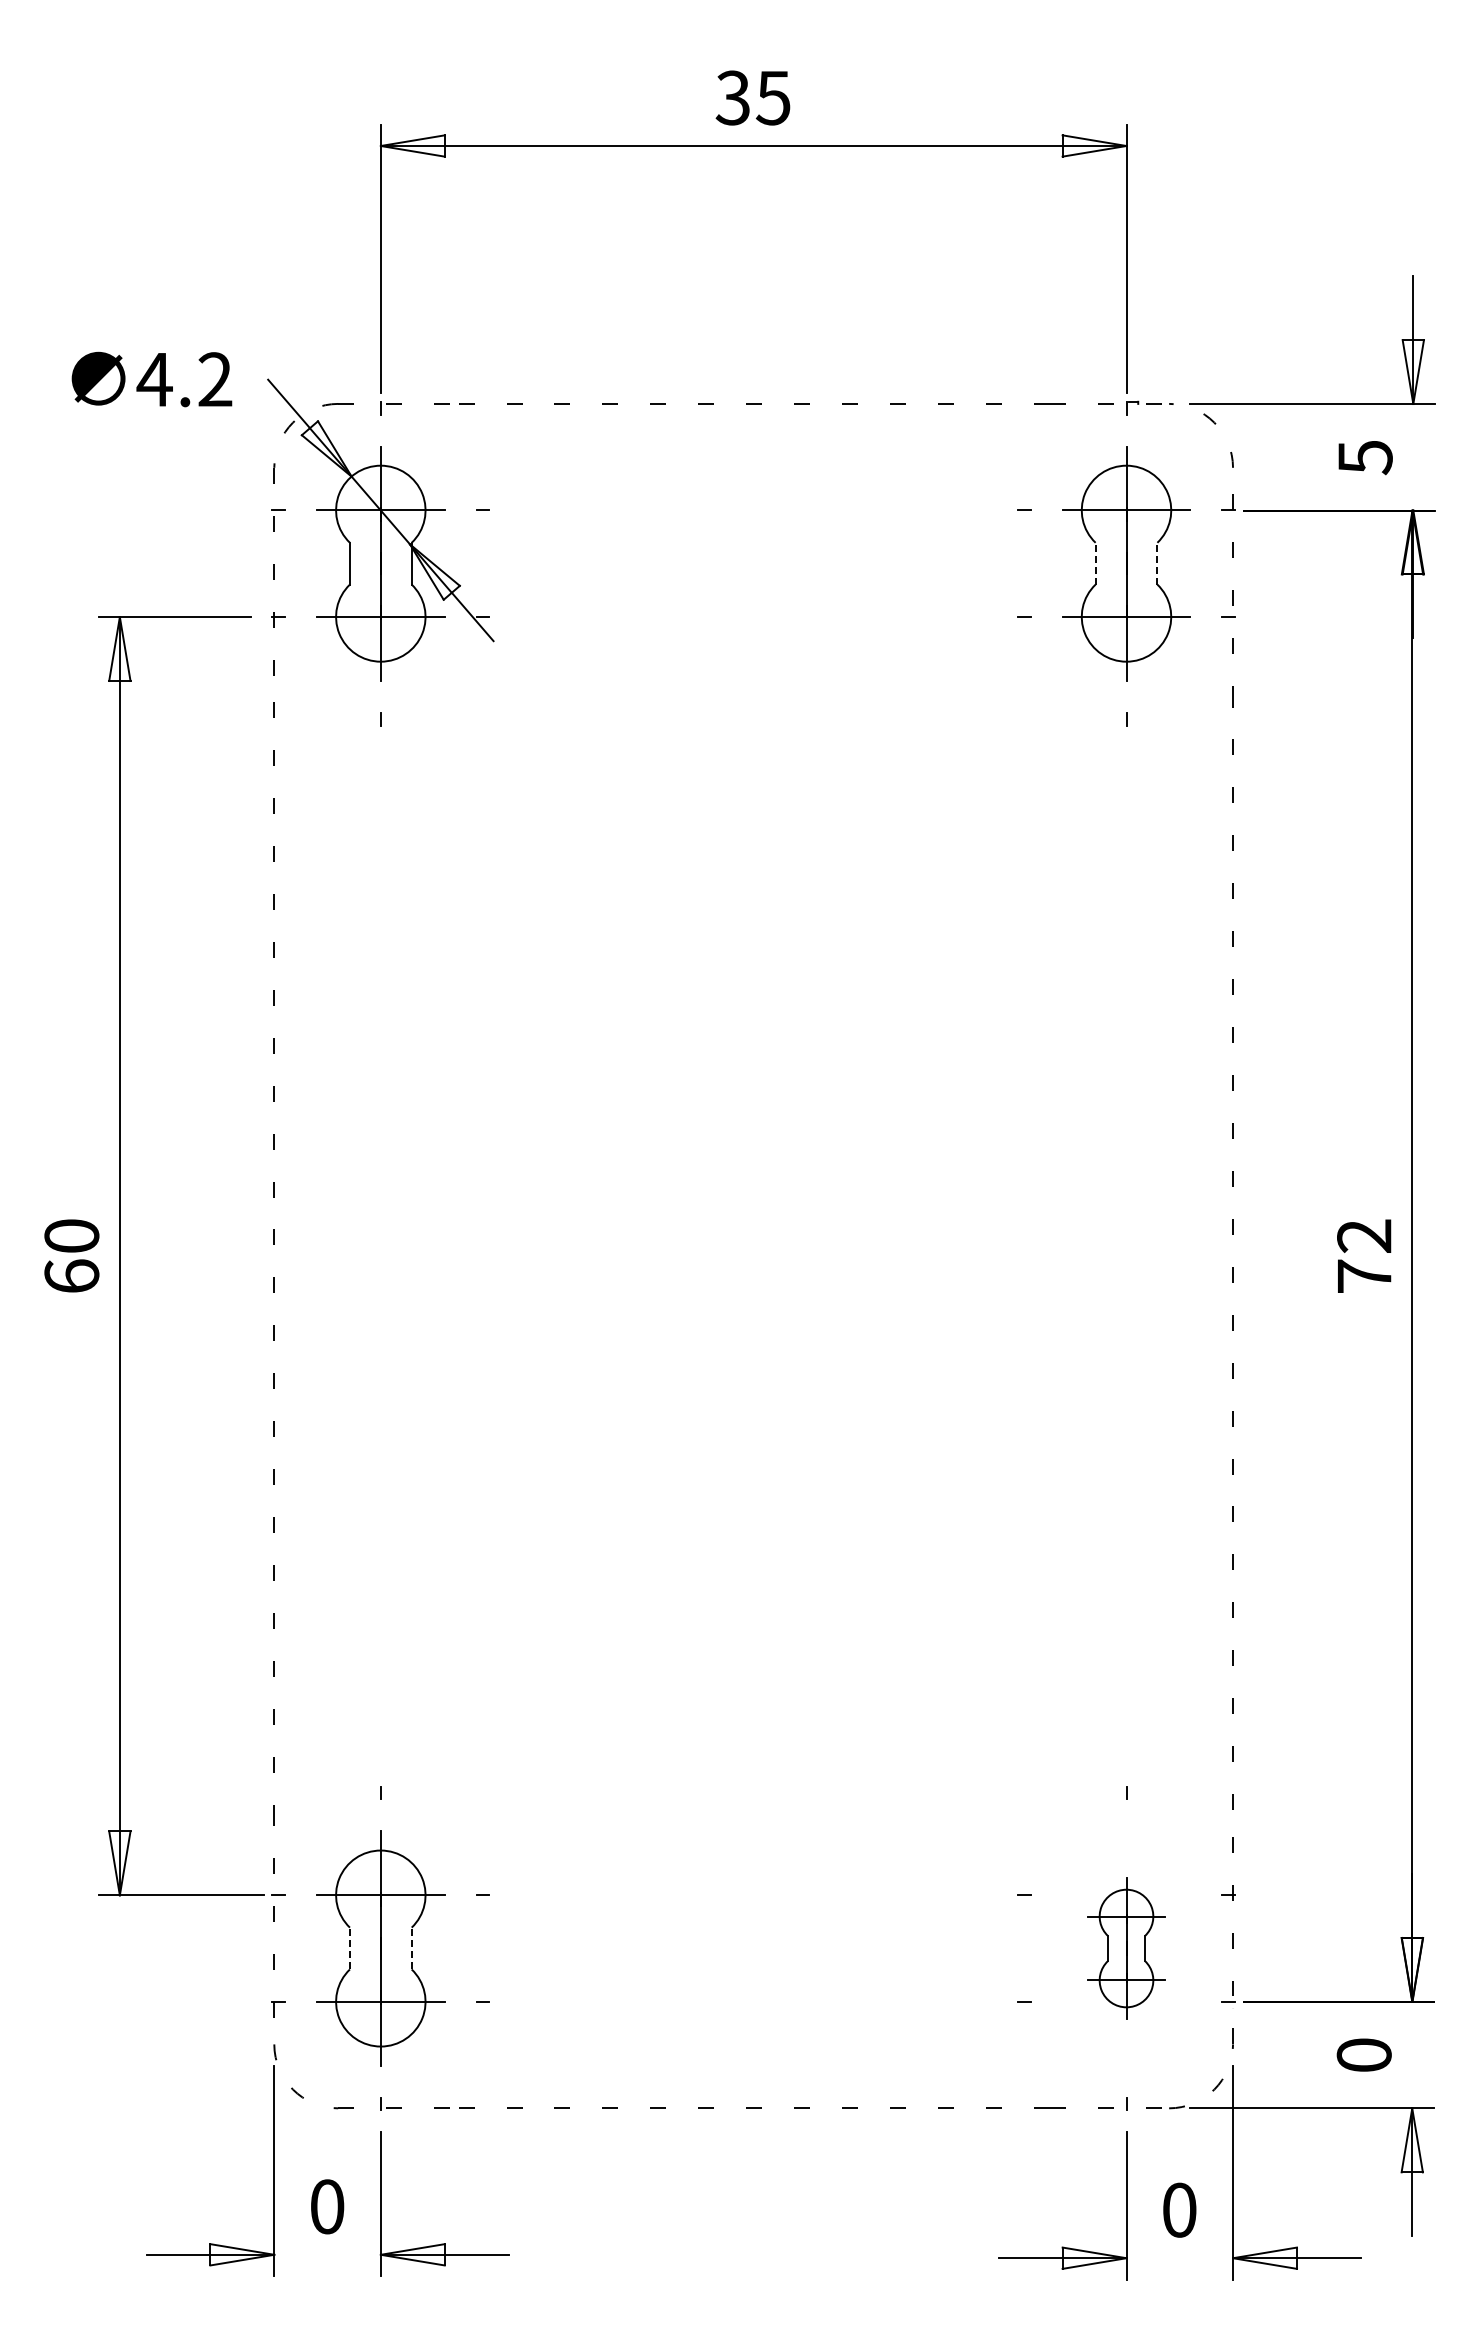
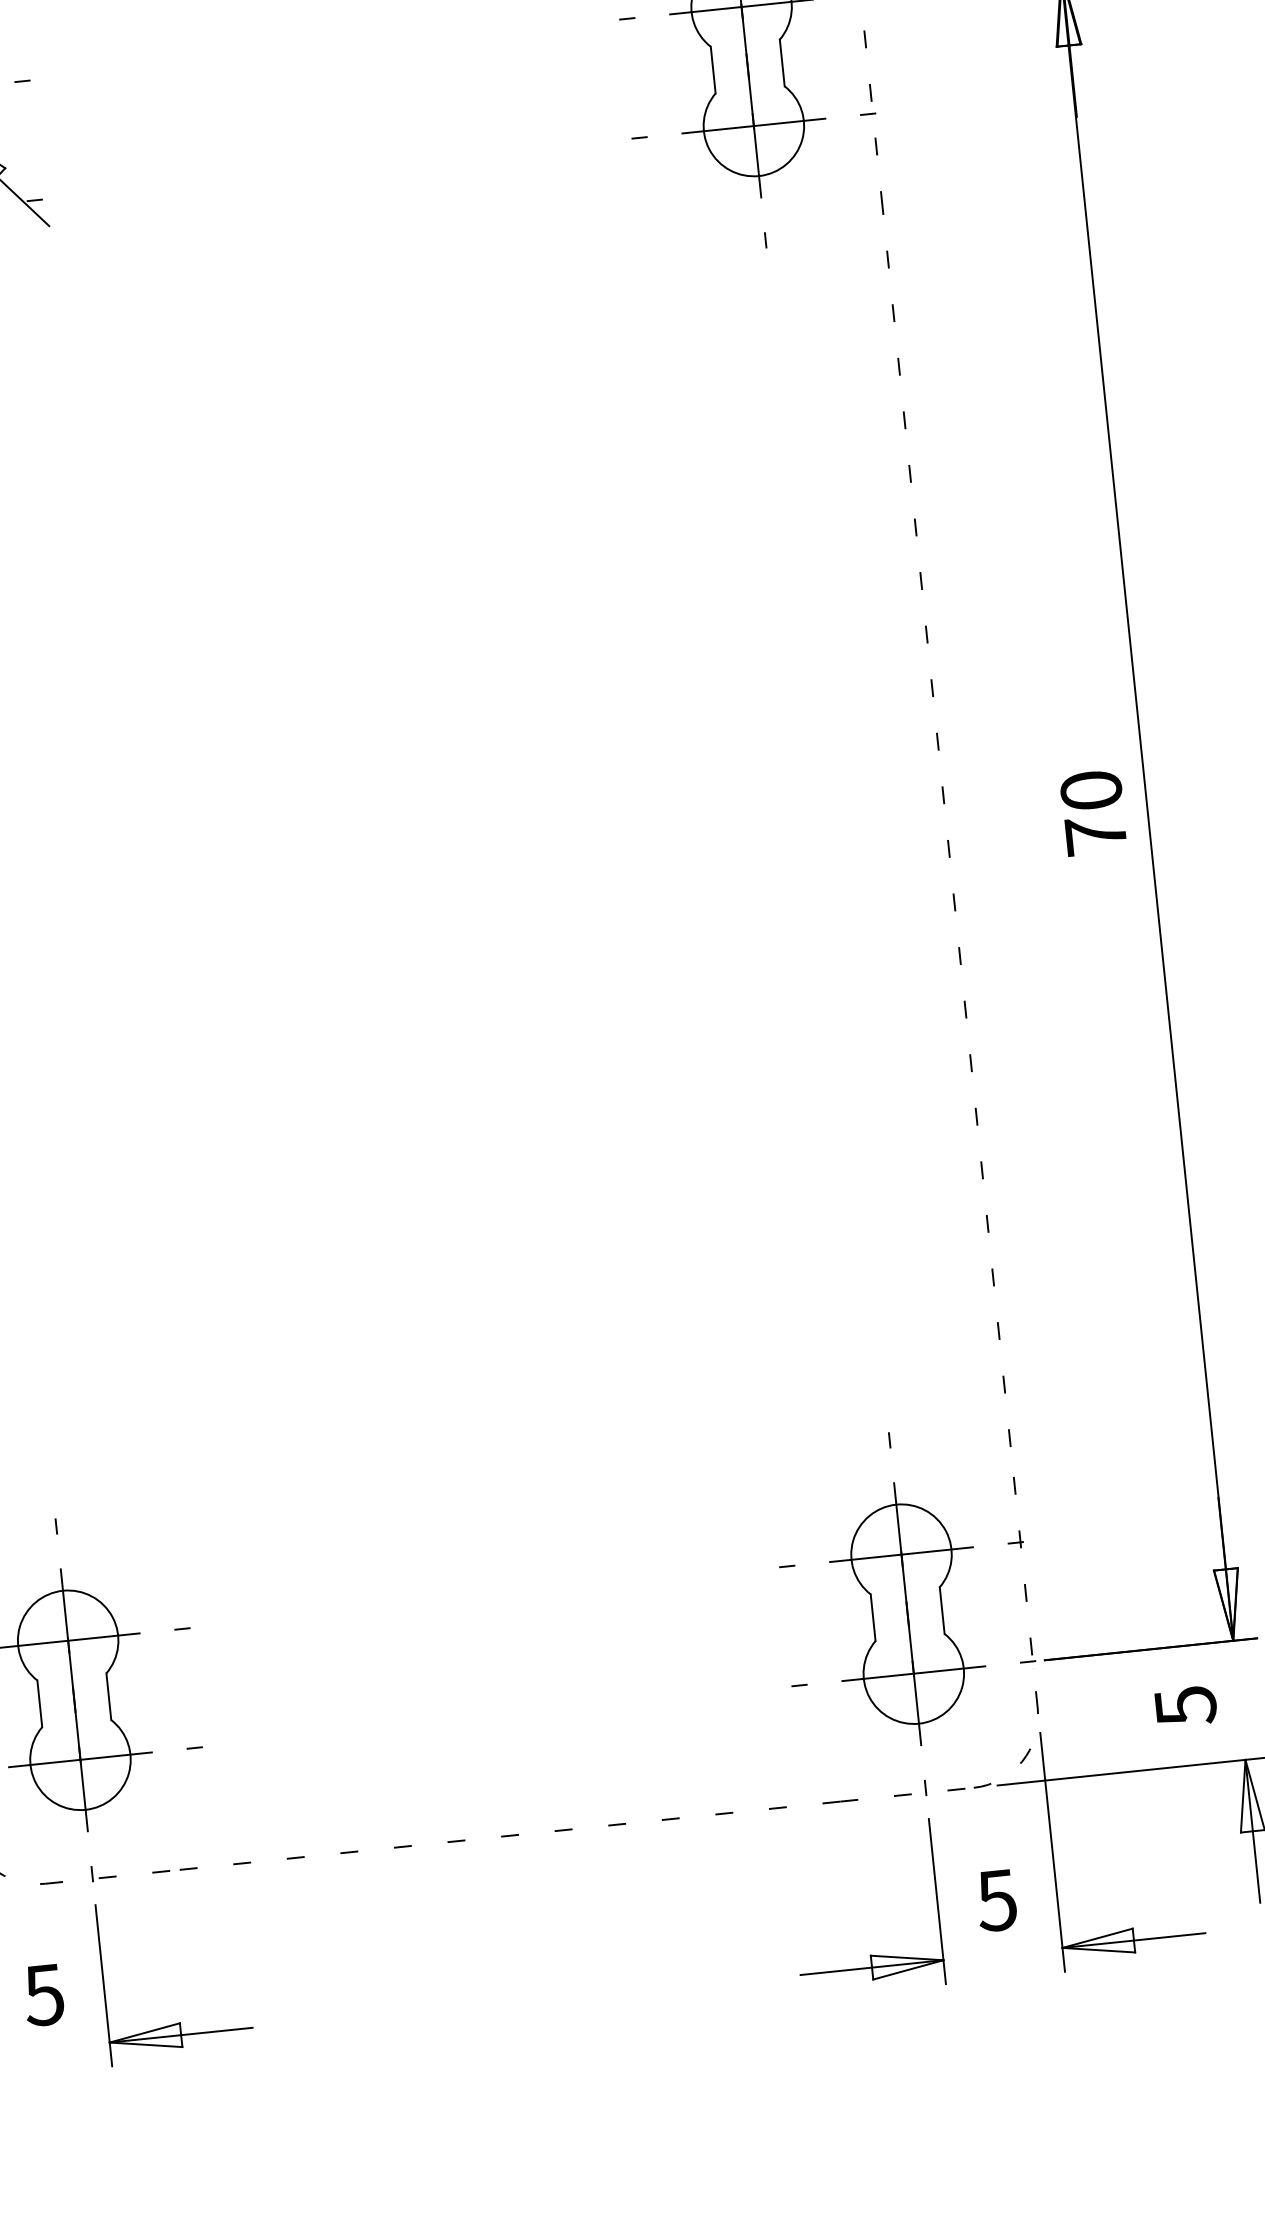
line: (1095, 563) -> (713, 69), dashed -> solid
line: (1157, 563) -> (782, 62), dashed -> solid
text: (1364, 1236) -> (1091, 790), 72 -> 70
line: (349, 1948) -> (39, 1703), dashed -> solid
line: (411, 1948) -> (108, 1696), dashed -> solid
part: (1126, 1948) -> (907, 1614), size x1.67
text: (1363, 2055) -> (1184, 1706), 0 -> 5
text: (326, 2206) -> (43, 1994), 0 -> 5
text: (1178, 2209) -> (995, 1899), 0 -> 5

